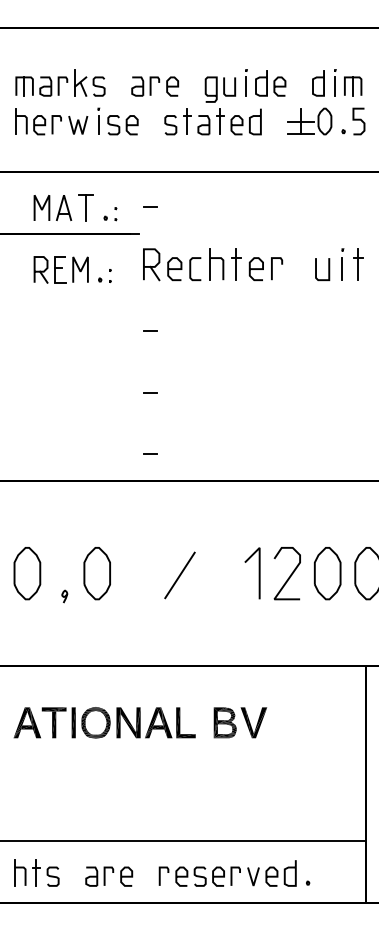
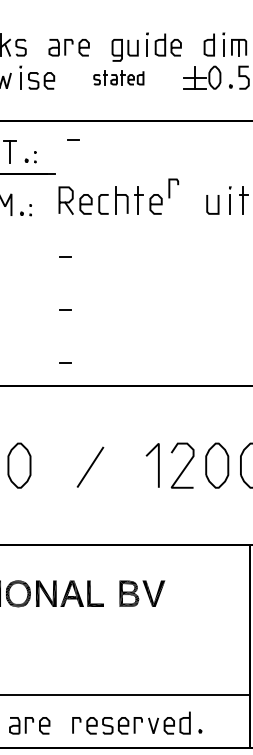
part: (212, 121) -> (118, 77), size x0.6
line: (150, 206) -> (73, 139), moved
line: (272, 268) -> (169, 188), moved

